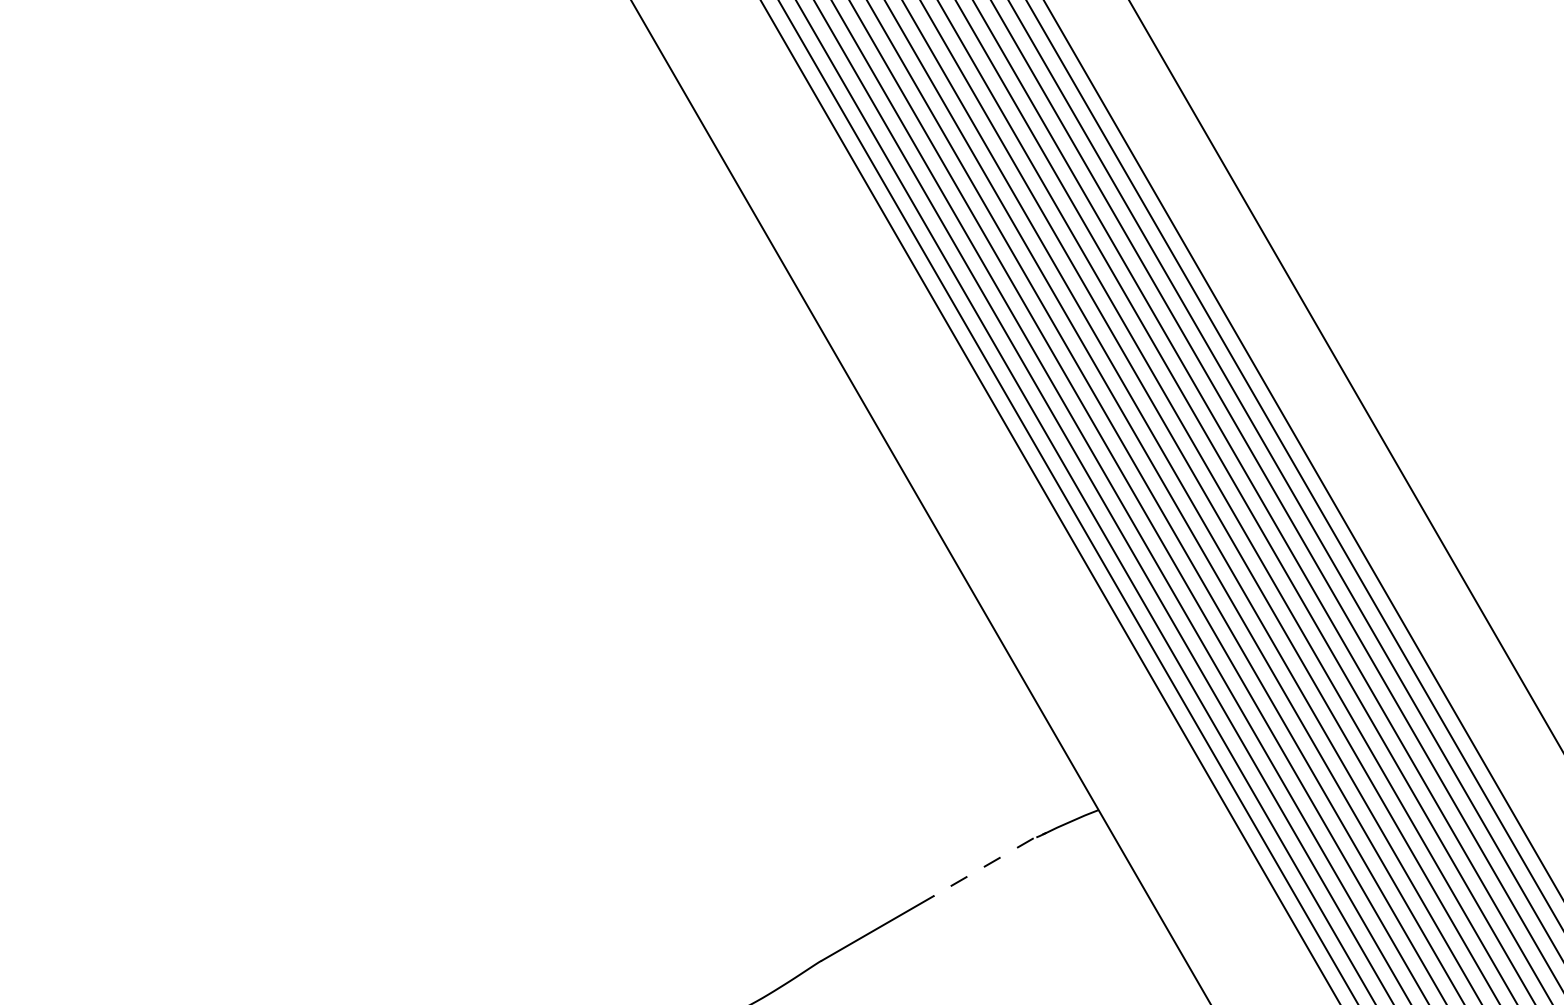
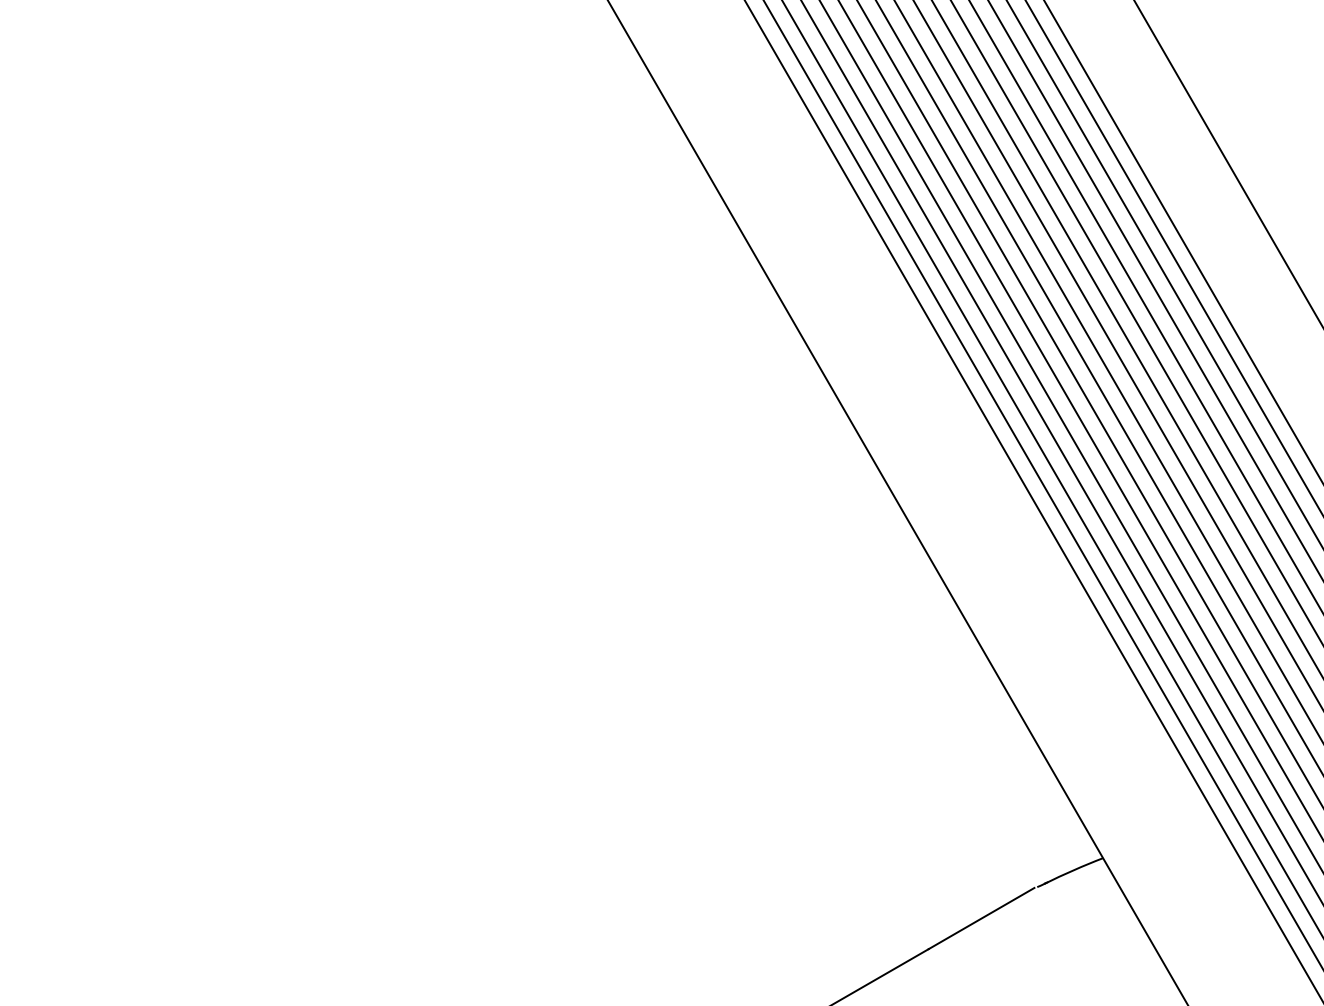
line: (983, 867) -> (981, 918), dashed -> solid

